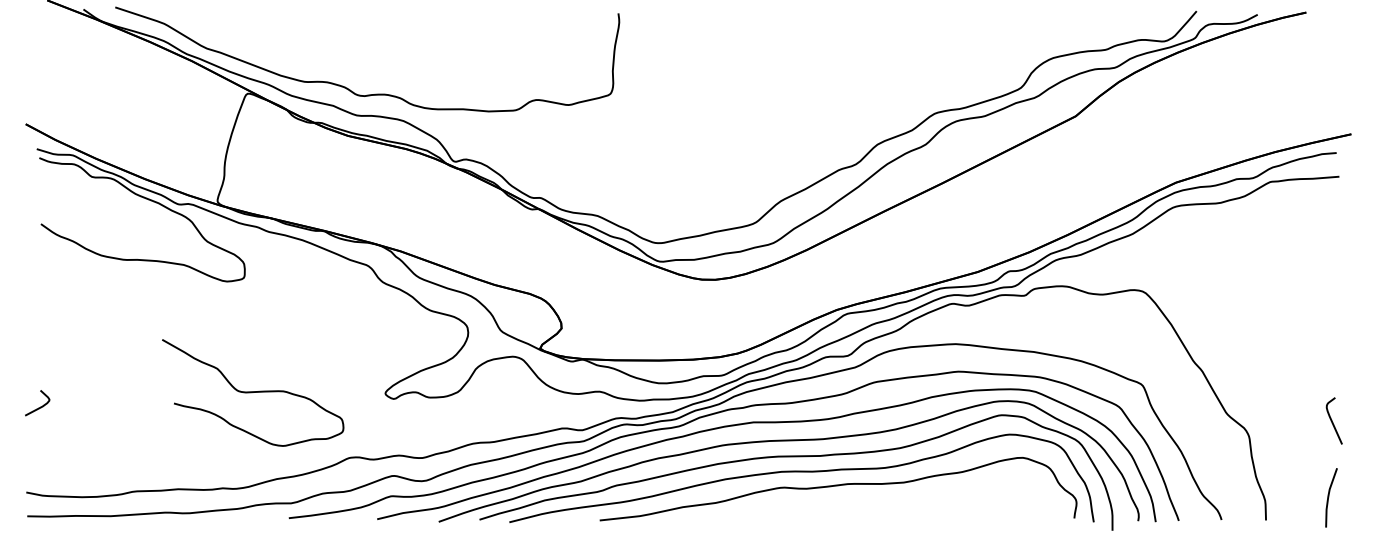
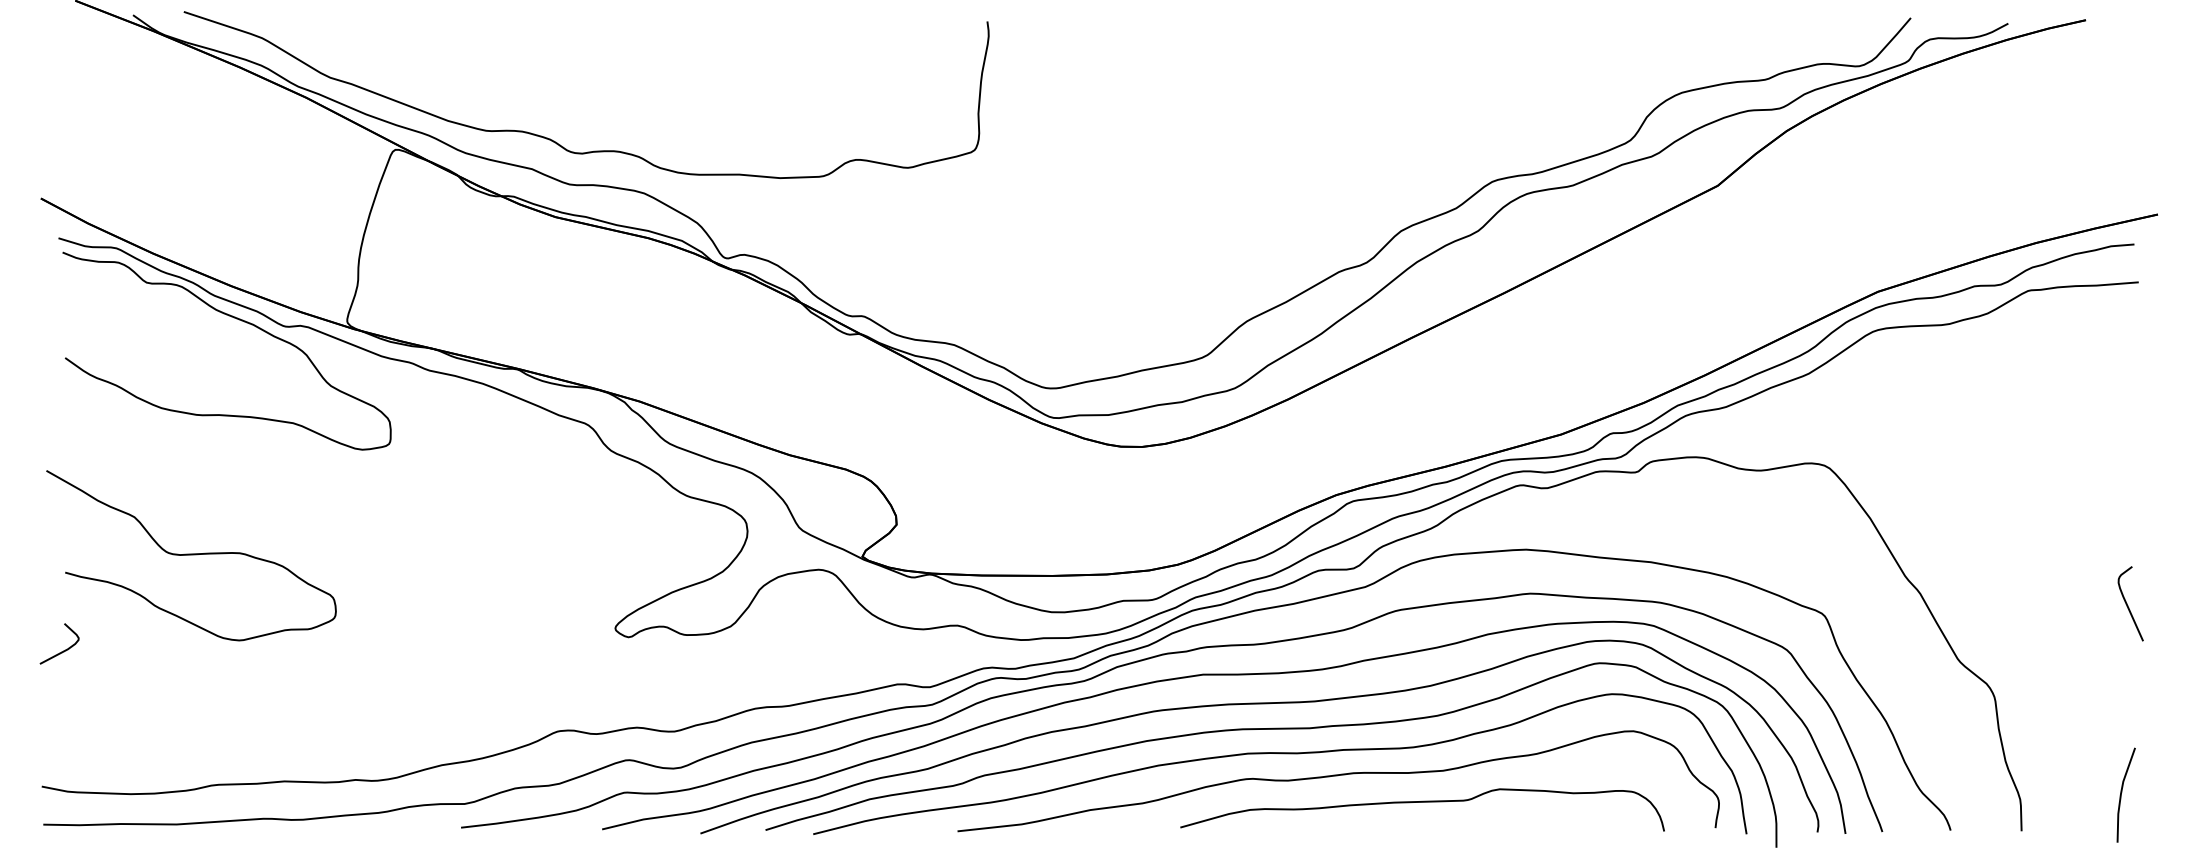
curve: (253, 392) -> (192, 555), moved
curve: (1332, 420) -> (2127, 602), moved
curve: (890, 502) -> (1421, 802), added

